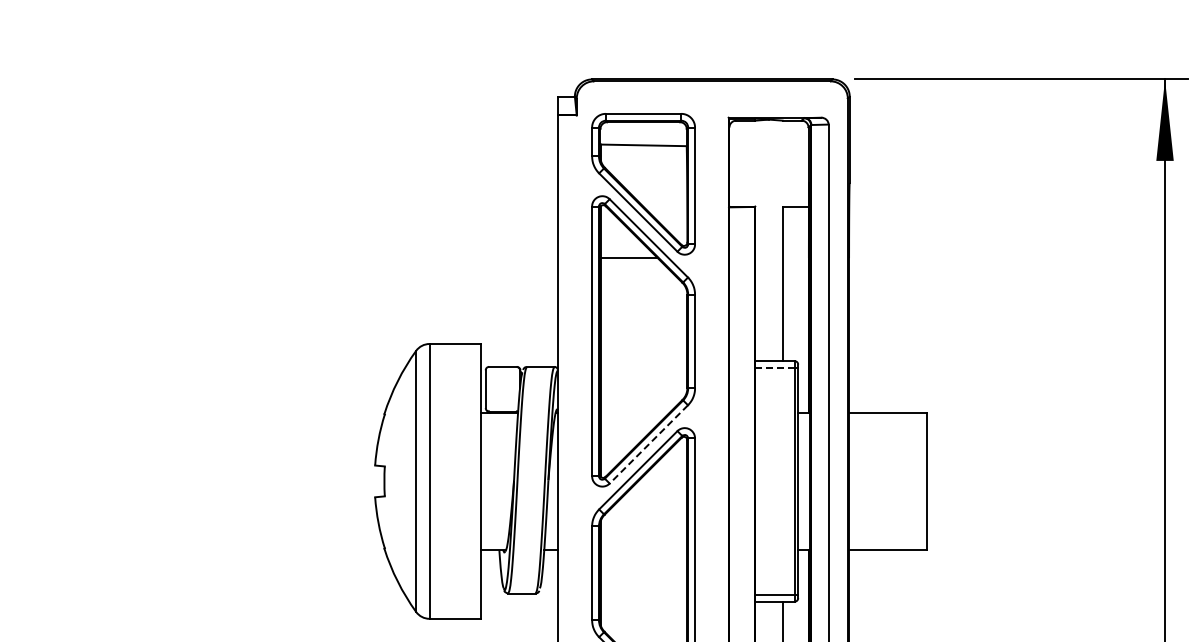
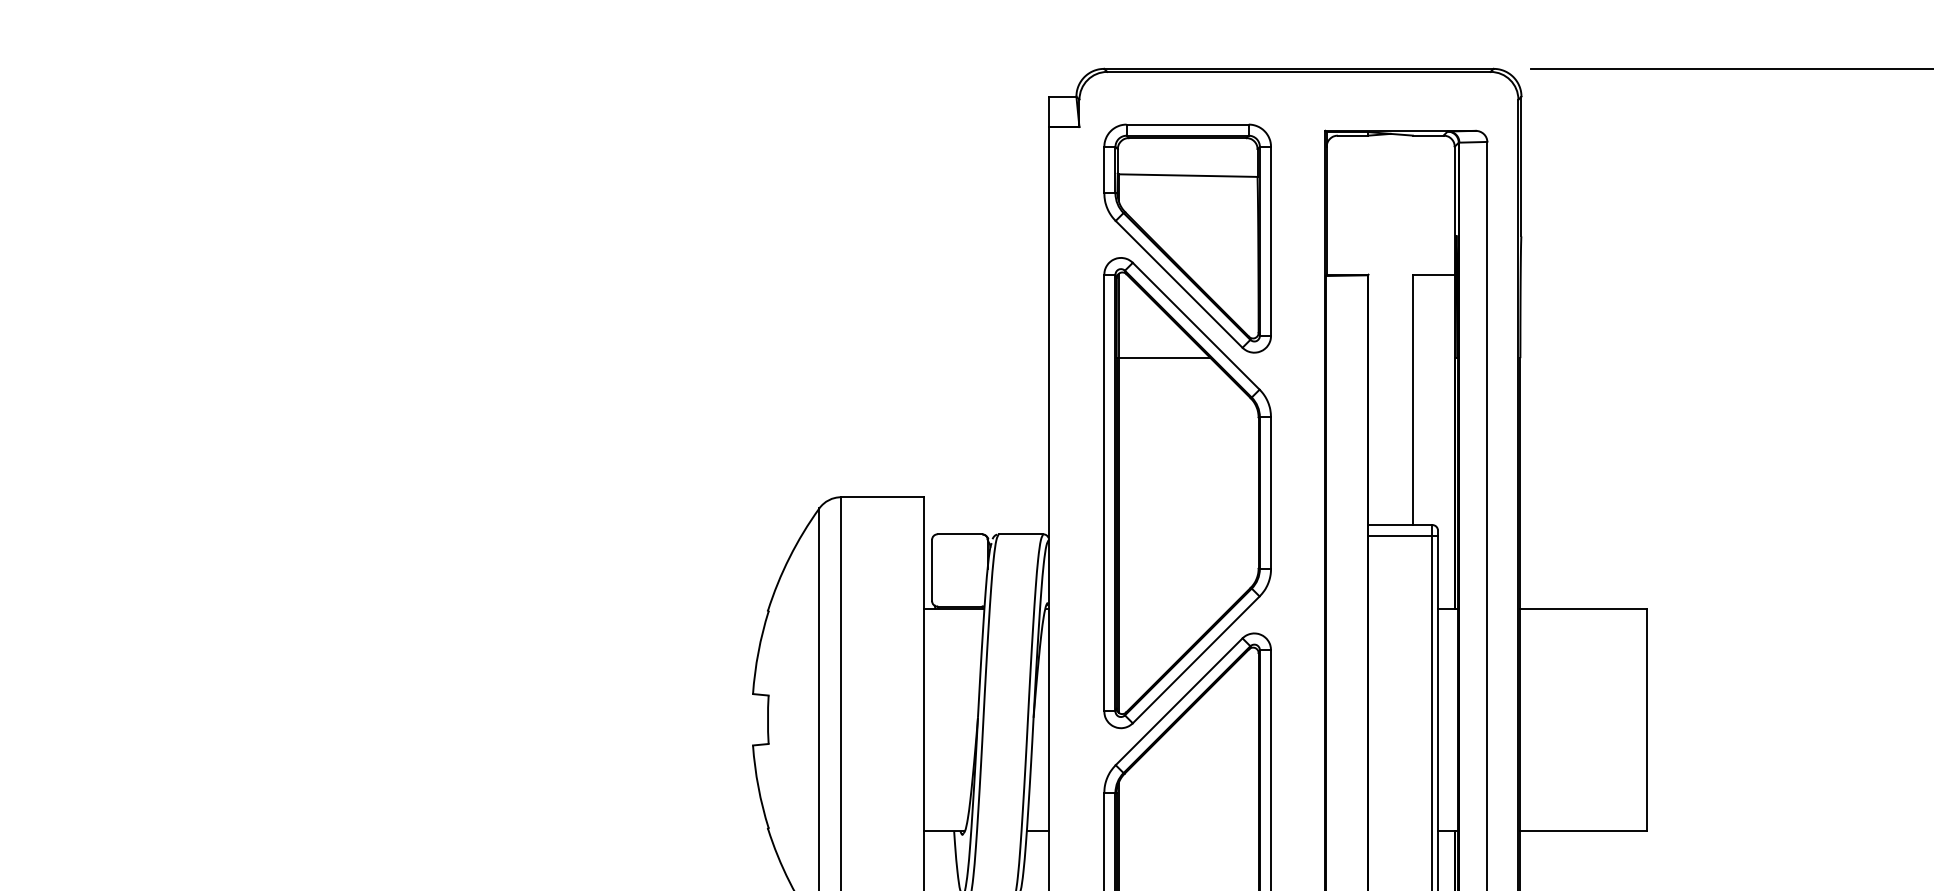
line: (775, 368) -> (1401, 536), dashed -> solid
line: (648, 444) -> (1195, 659), dashed -> solid

